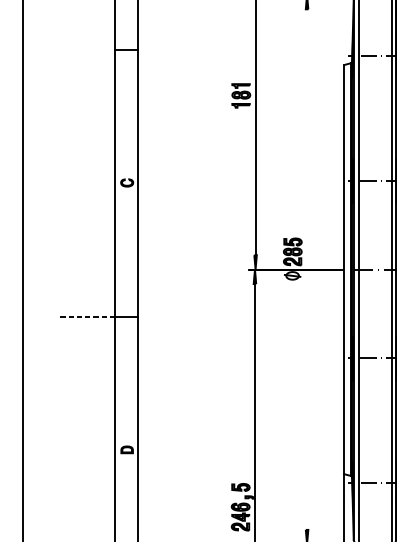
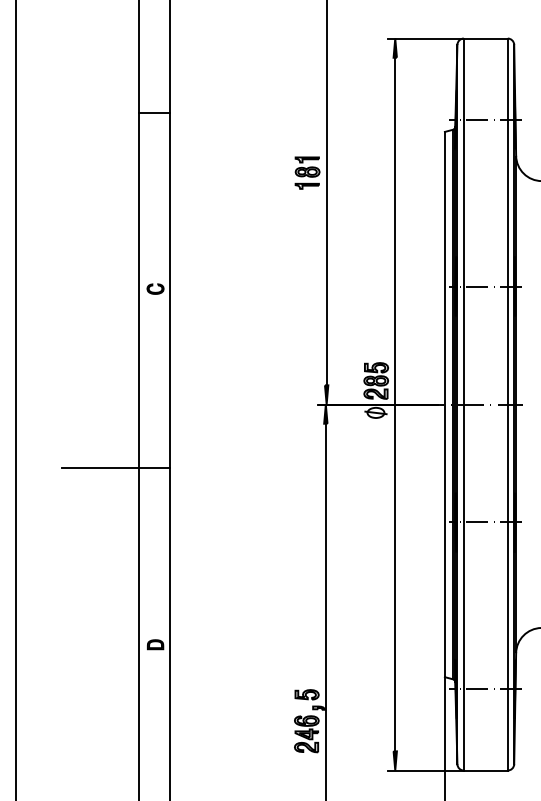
line: (307, 269) -> (395, 404), added
line: (85, 317) -> (100, 468), dashed -> solid

